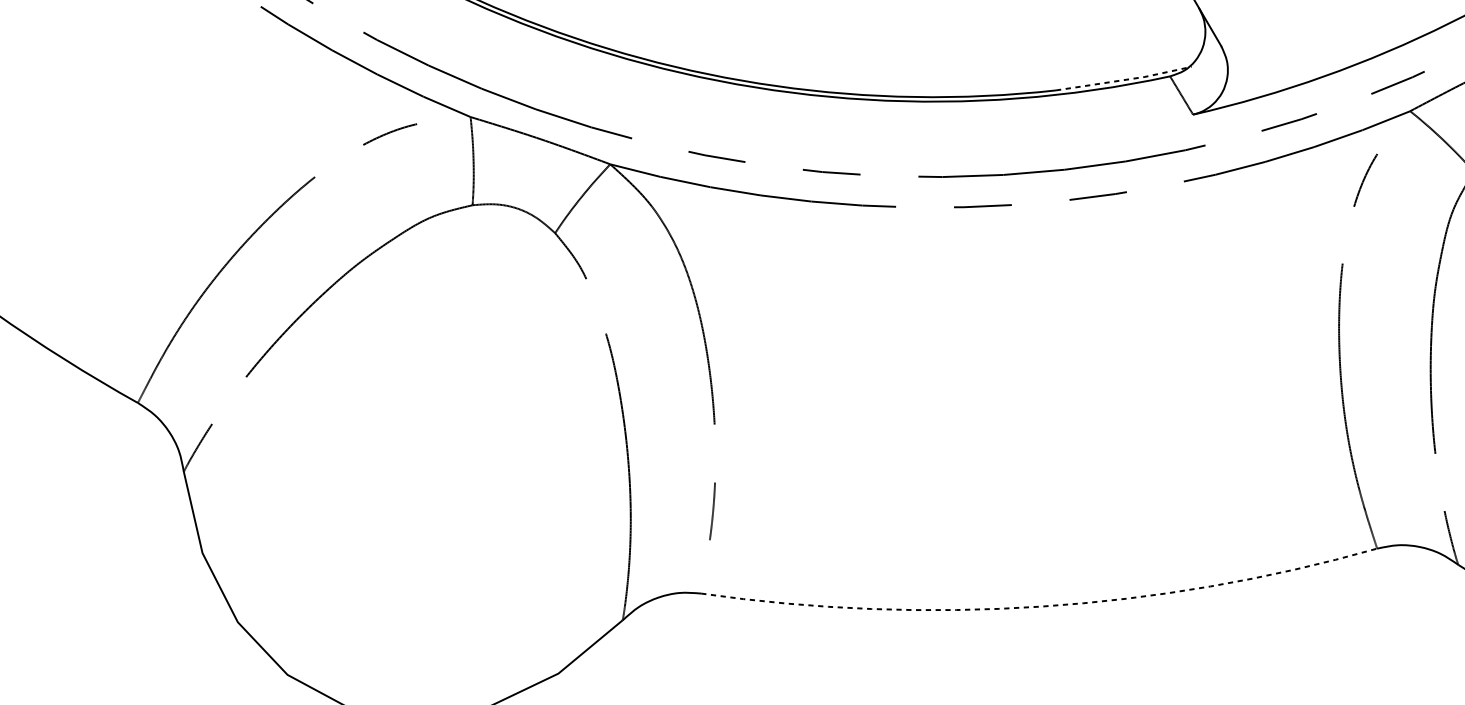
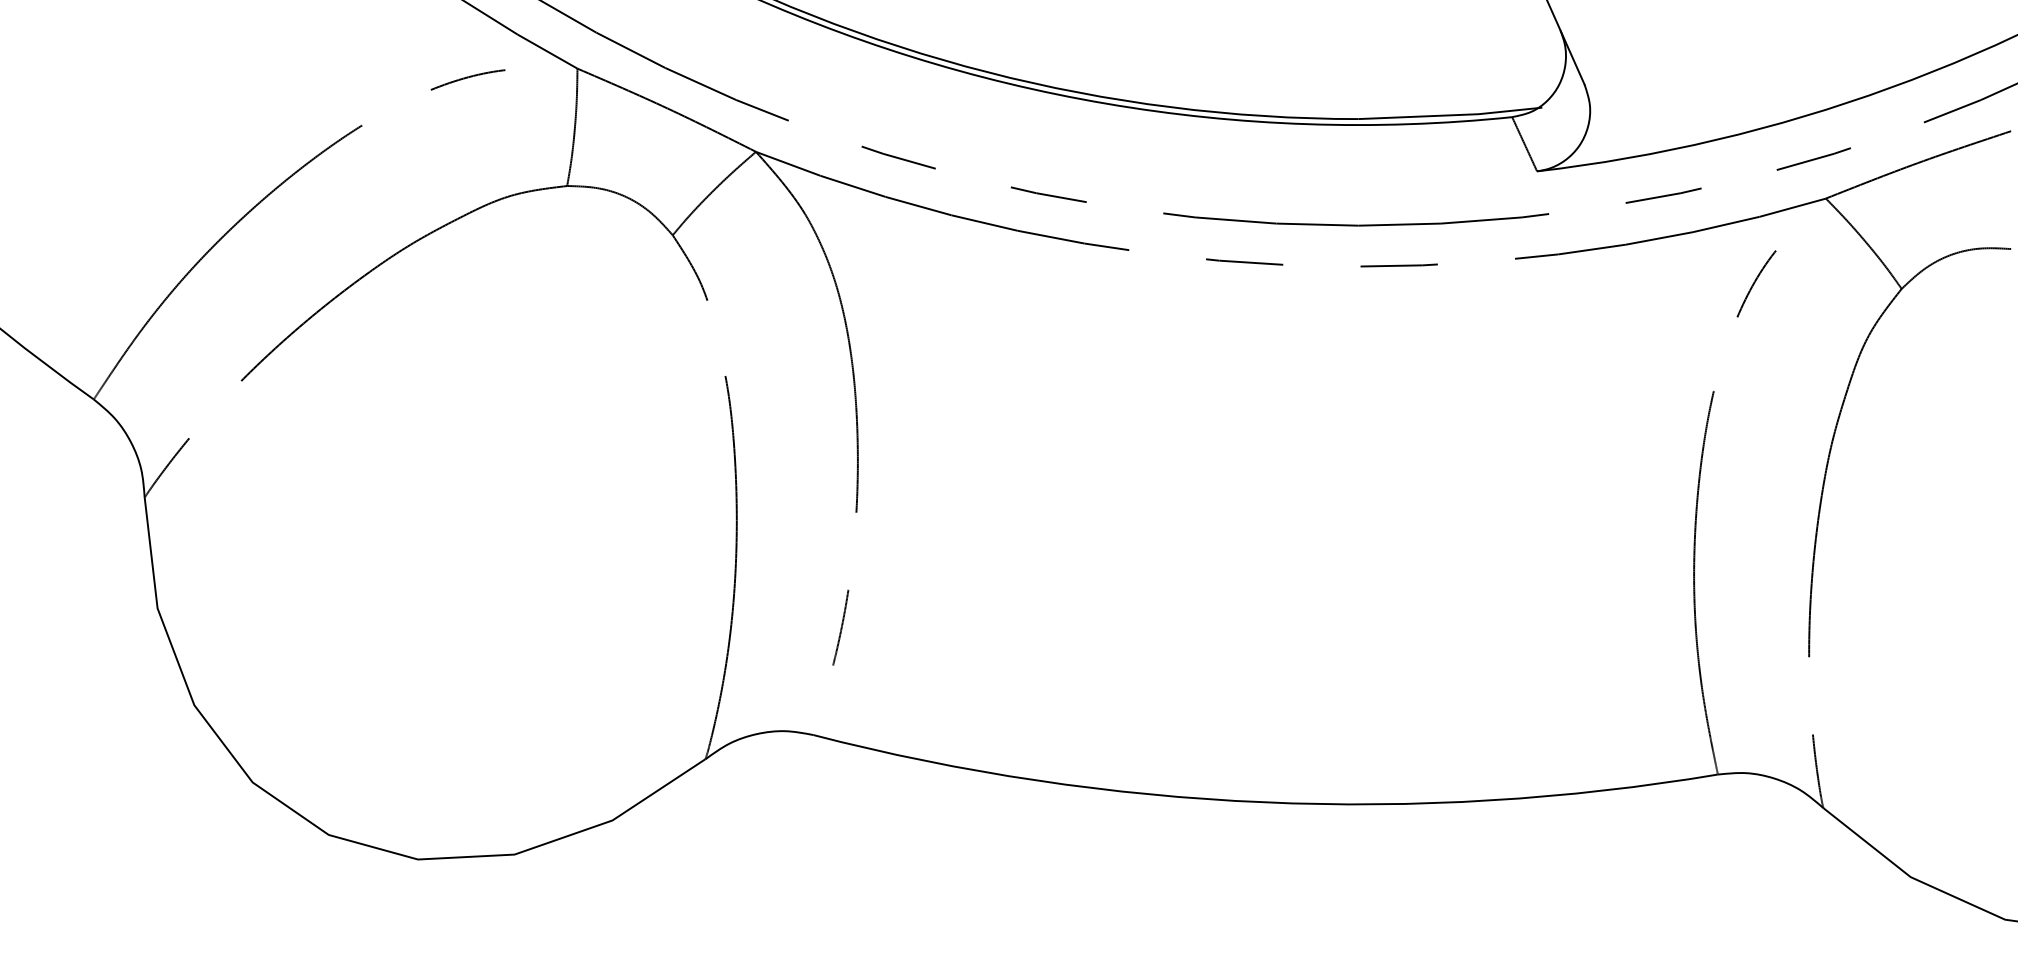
line: (1124, 80) -> (1450, 115), dashed -> solid
arc: (1041, 606) -> (1263, 802), dashed -> solid

